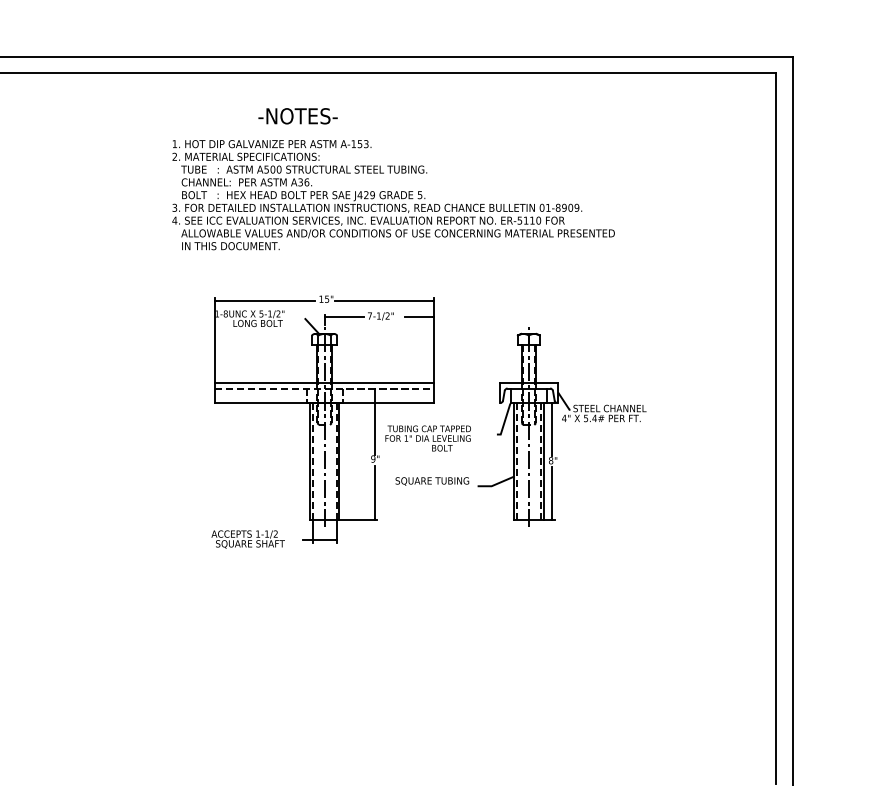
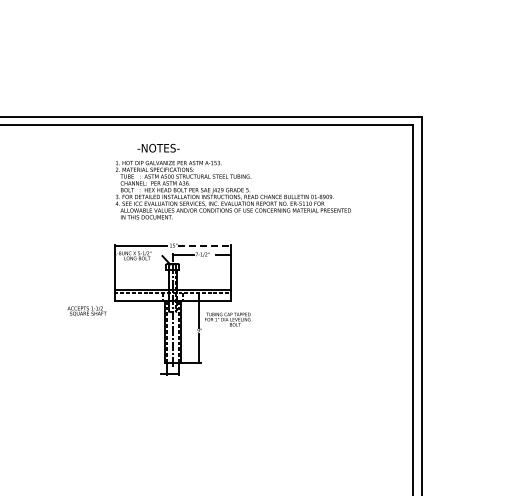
text: (393, 195) -> (233, 190), moved
line: (384, 301) -> (204, 246), solid -> dashed
part: (519, 426) -> (276, 313), removed
text: (247, 539) -> (86, 311), moved

